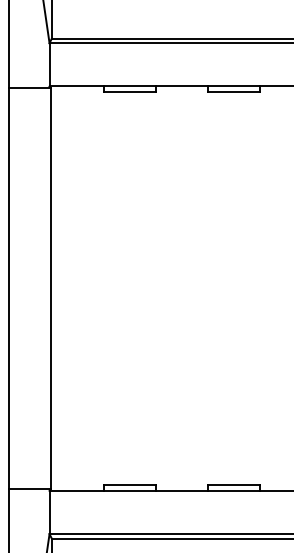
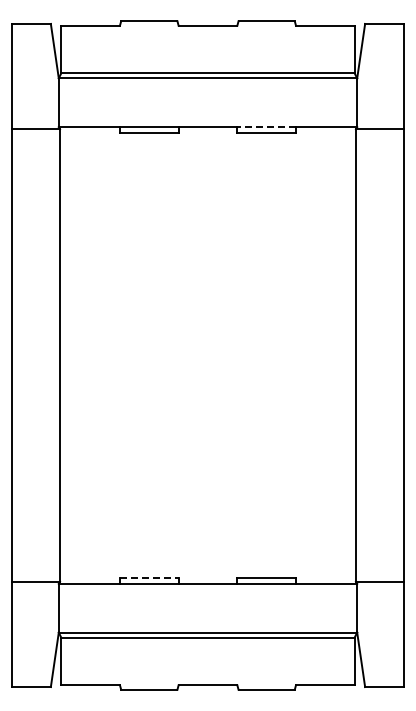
line: (233, 86) -> (266, 127), solid -> dashed
line: (129, 485) -> (149, 577), solid -> dashed

